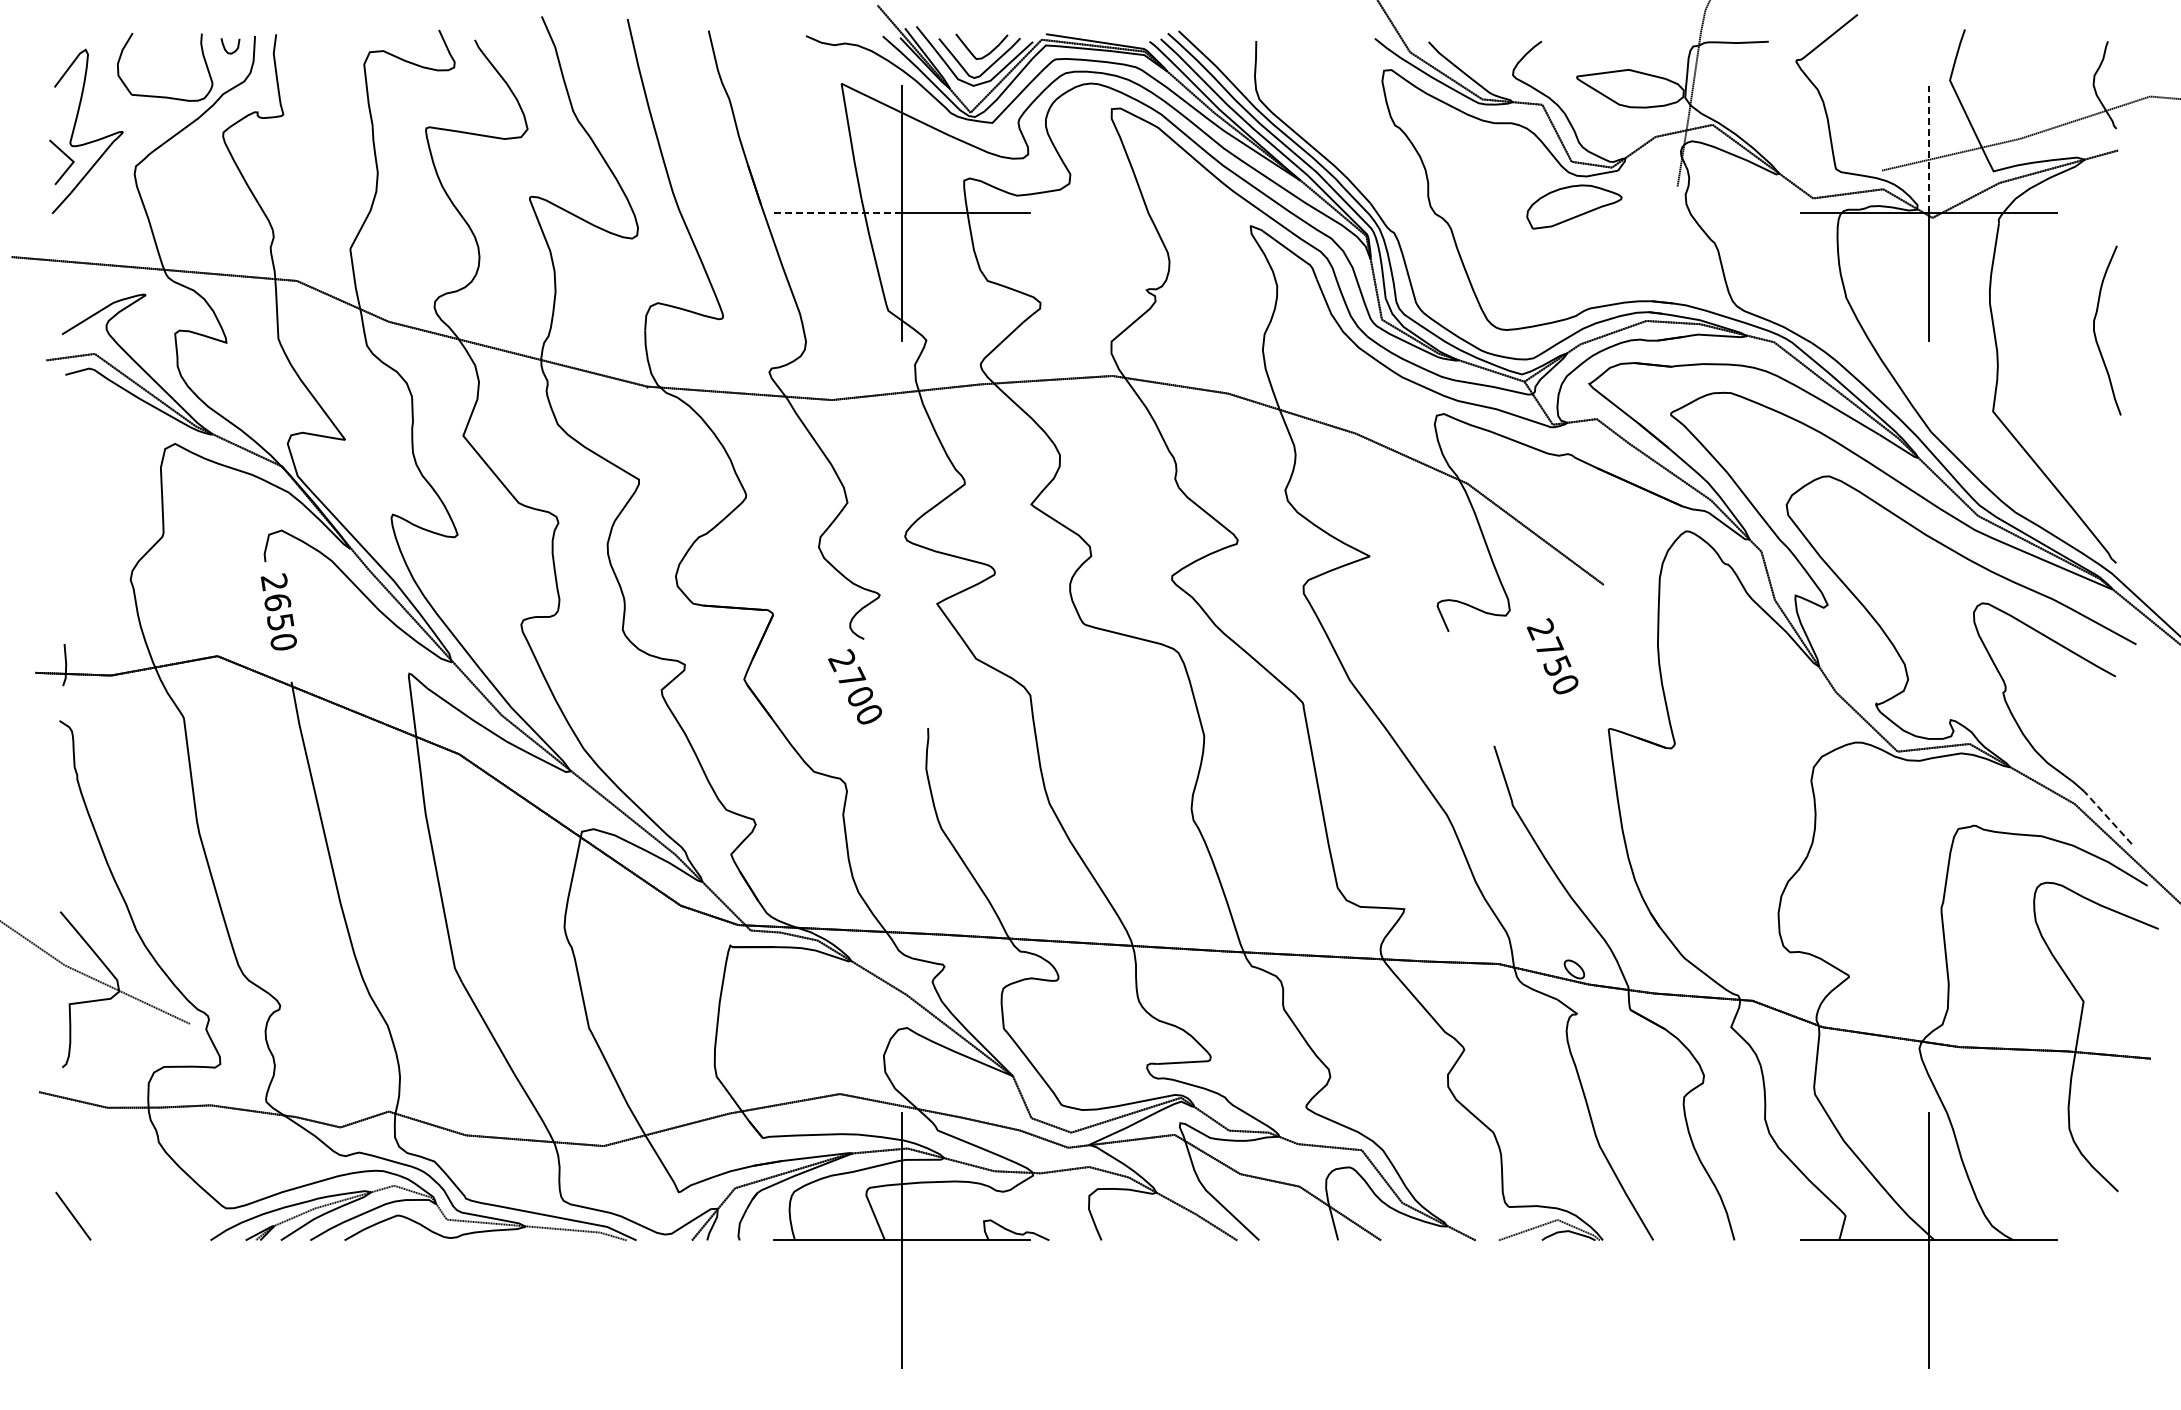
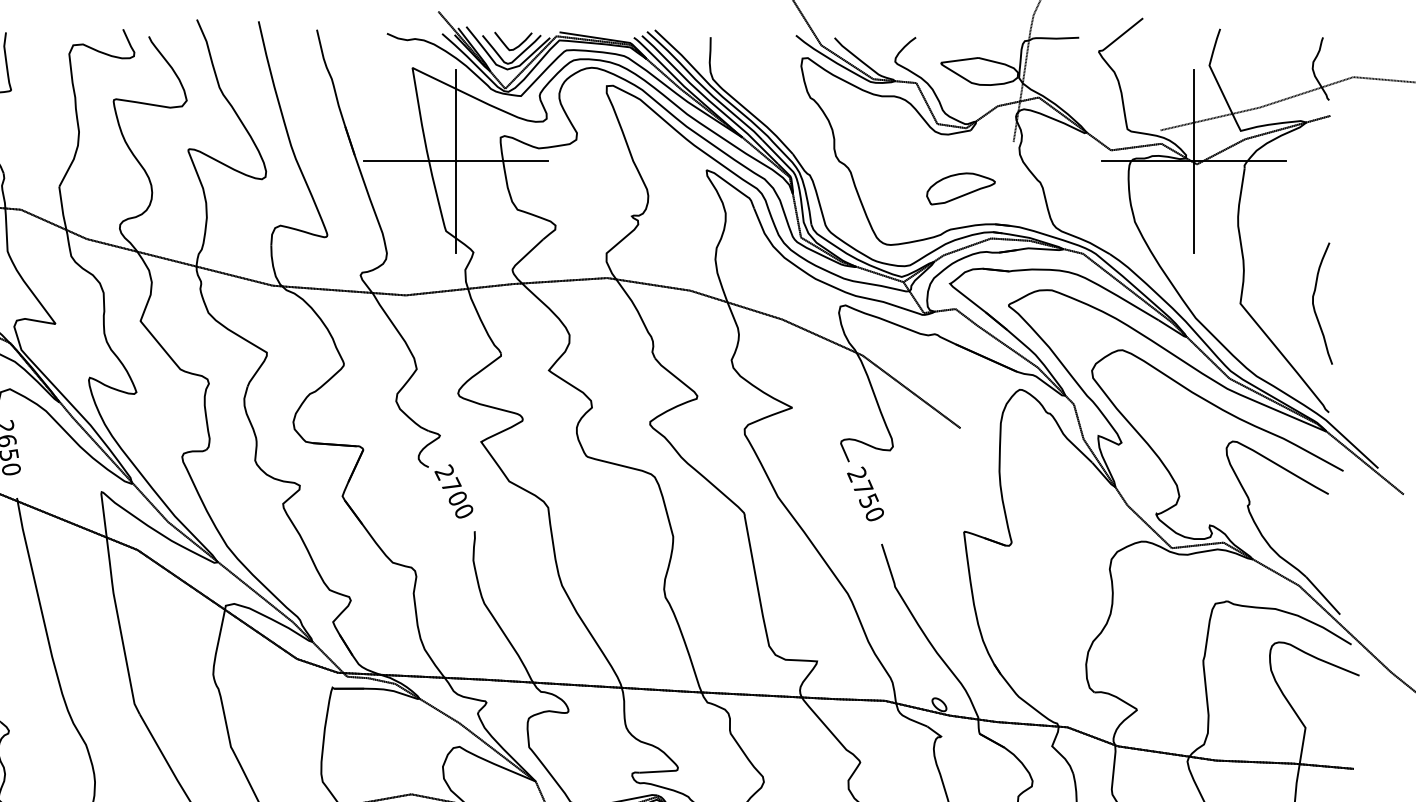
line: (1928, 149) -> (1194, 115), dashed -> solid
part: (1574, 206) -> (961, 188), moved
line: (837, 213) -> (409, 161), dashed -> solid
curve: (2095, 331) -> (1314, 304), moved
text: (1552, 656) -> (865, 494), moved
text: (854, 686) -> (453, 491), moved
line: (2107, 817) -> (1322, 595), dashed -> solid

